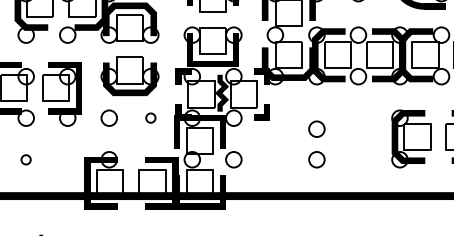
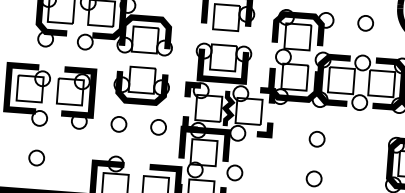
circle: (150, 117) -> (158, 126), size x1.67
circle: (316, 128) -> (316, 138), moved
circle: (25, 159) -> (36, 157), size x1.67

